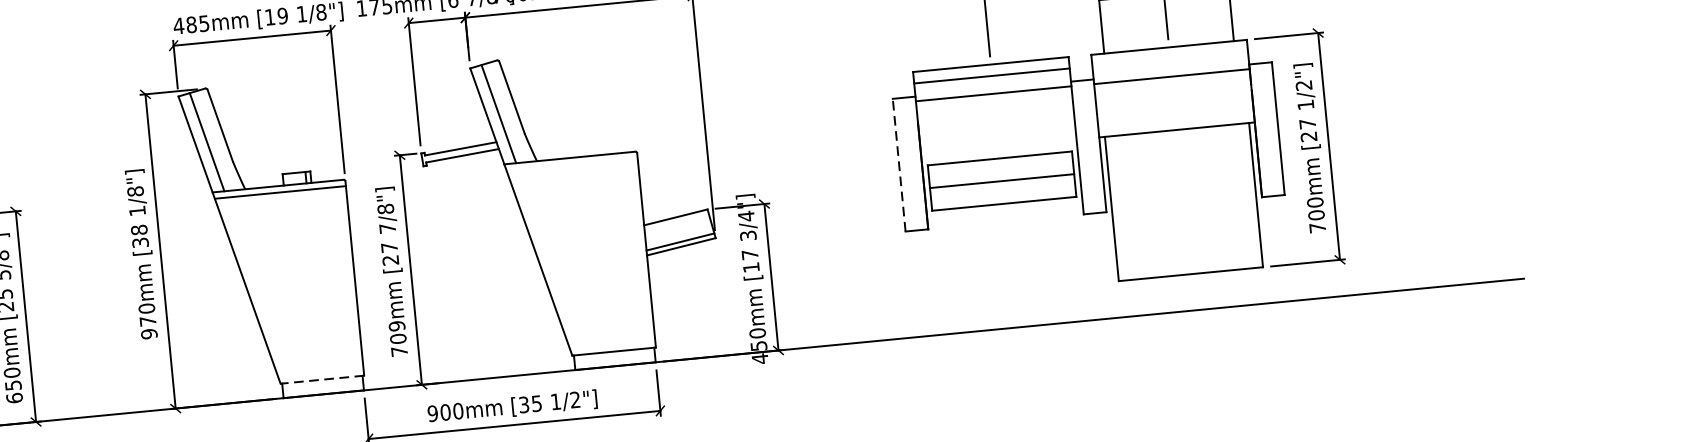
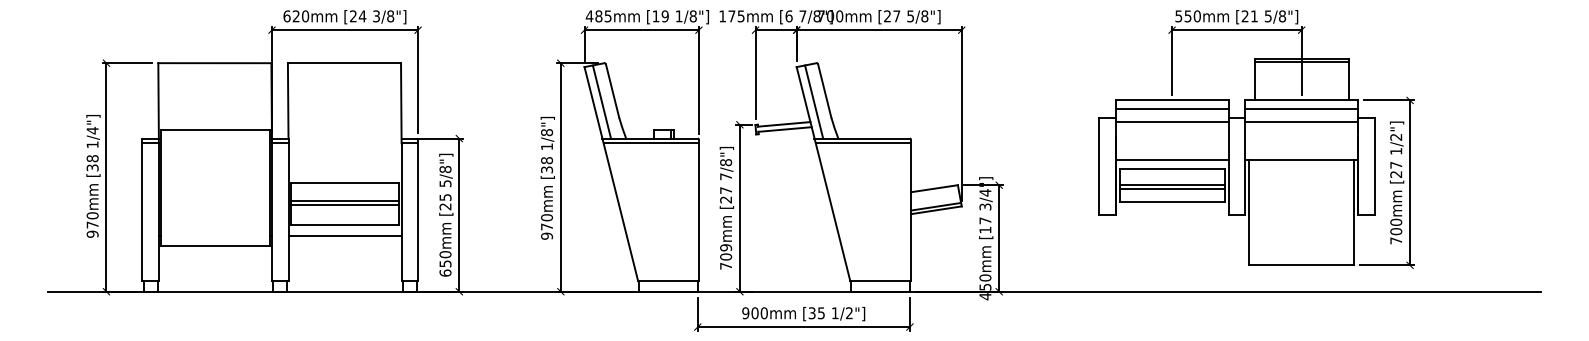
line: (1169, 58) -> (1301, 108), added
line: (998, 147) -> (1171, 160), added
line: (572, 164) -> (863, 143), added
line: (899, 165) -> (1099, 166), dashed -> solid
line: (1001, 185) -> (1171, 188), added
line: (322, 380) -> (668, 281), dashed -> solid

